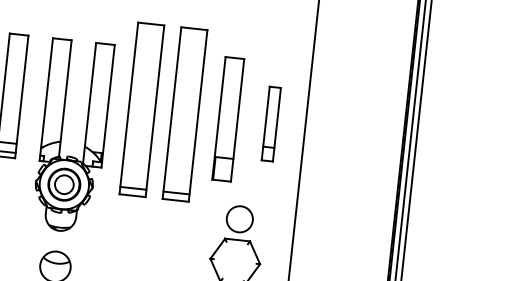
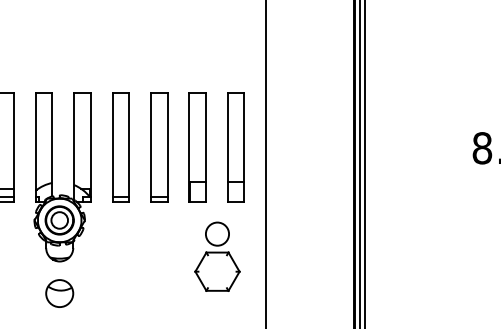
part: (141, 110) -> (120, 147), size x0.71
part: (185, 114) -> (159, 147), size x0.71
part: (270, 124) -> (235, 147), size x1.67

